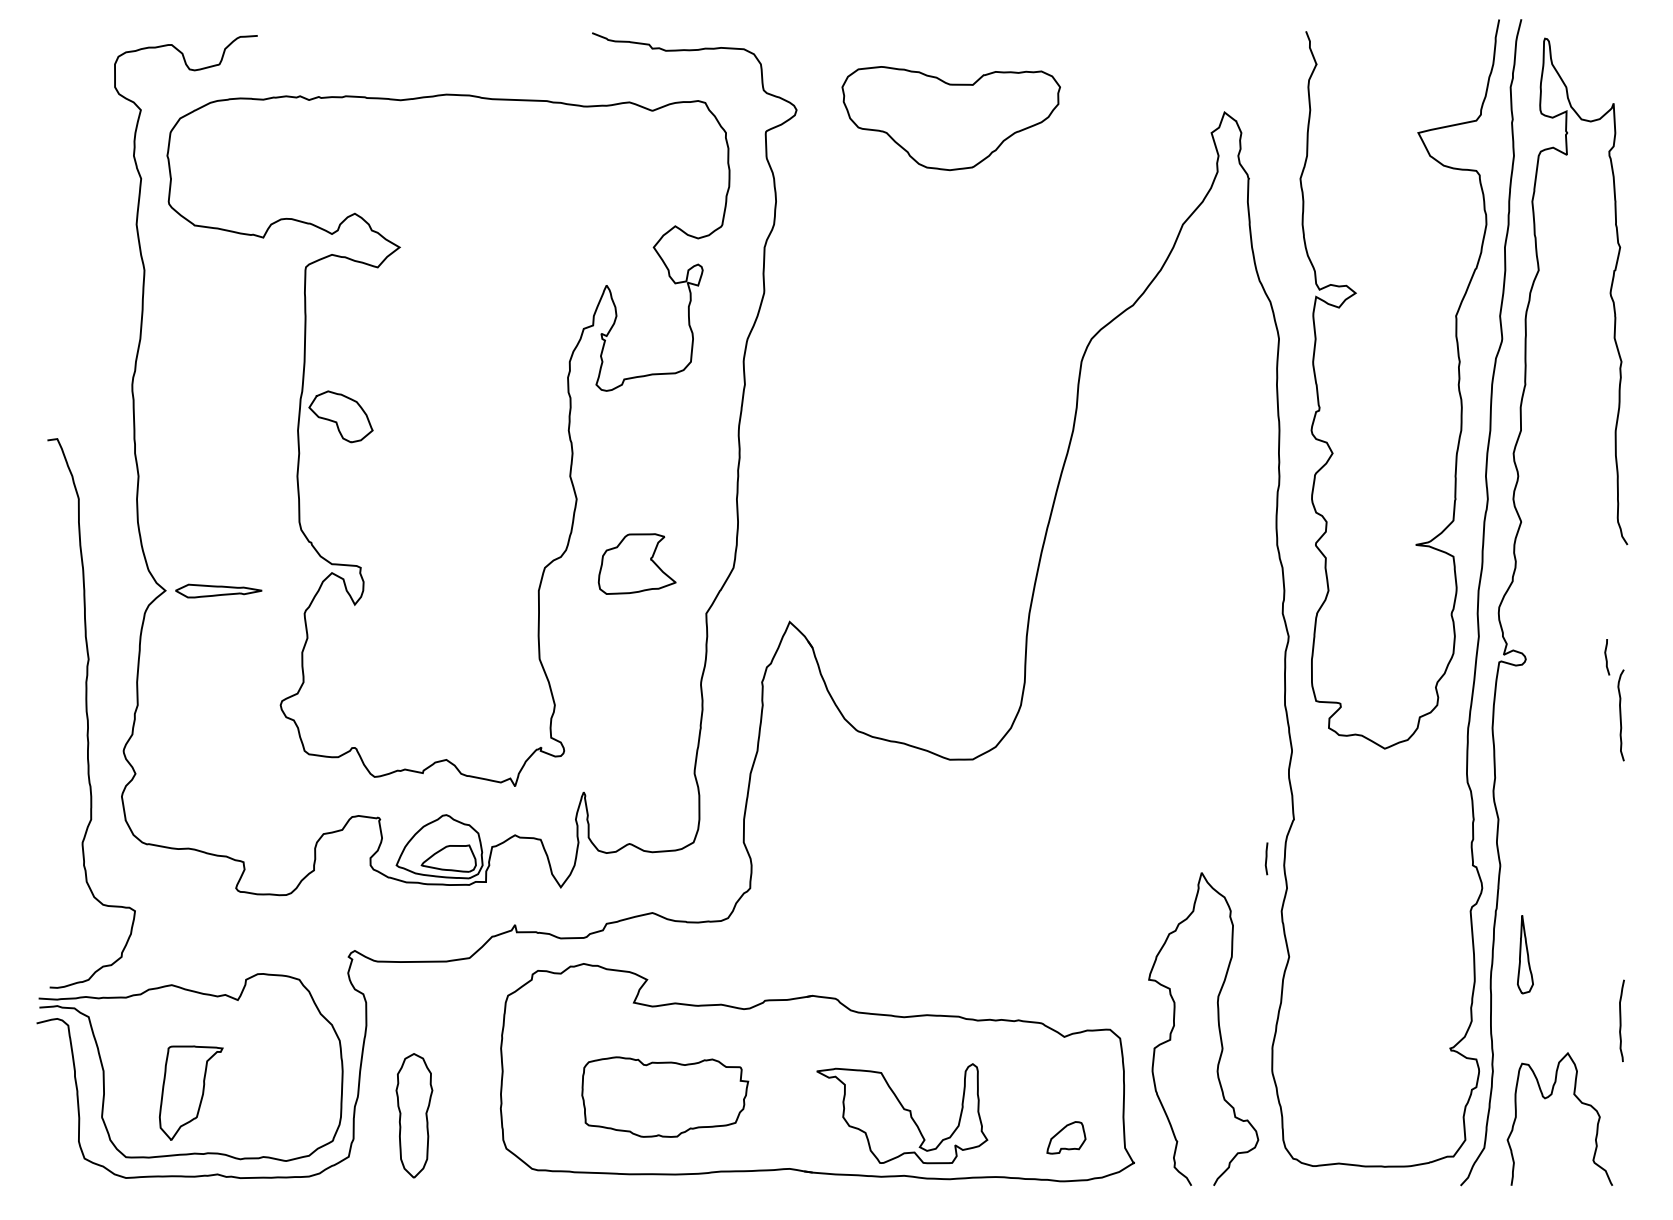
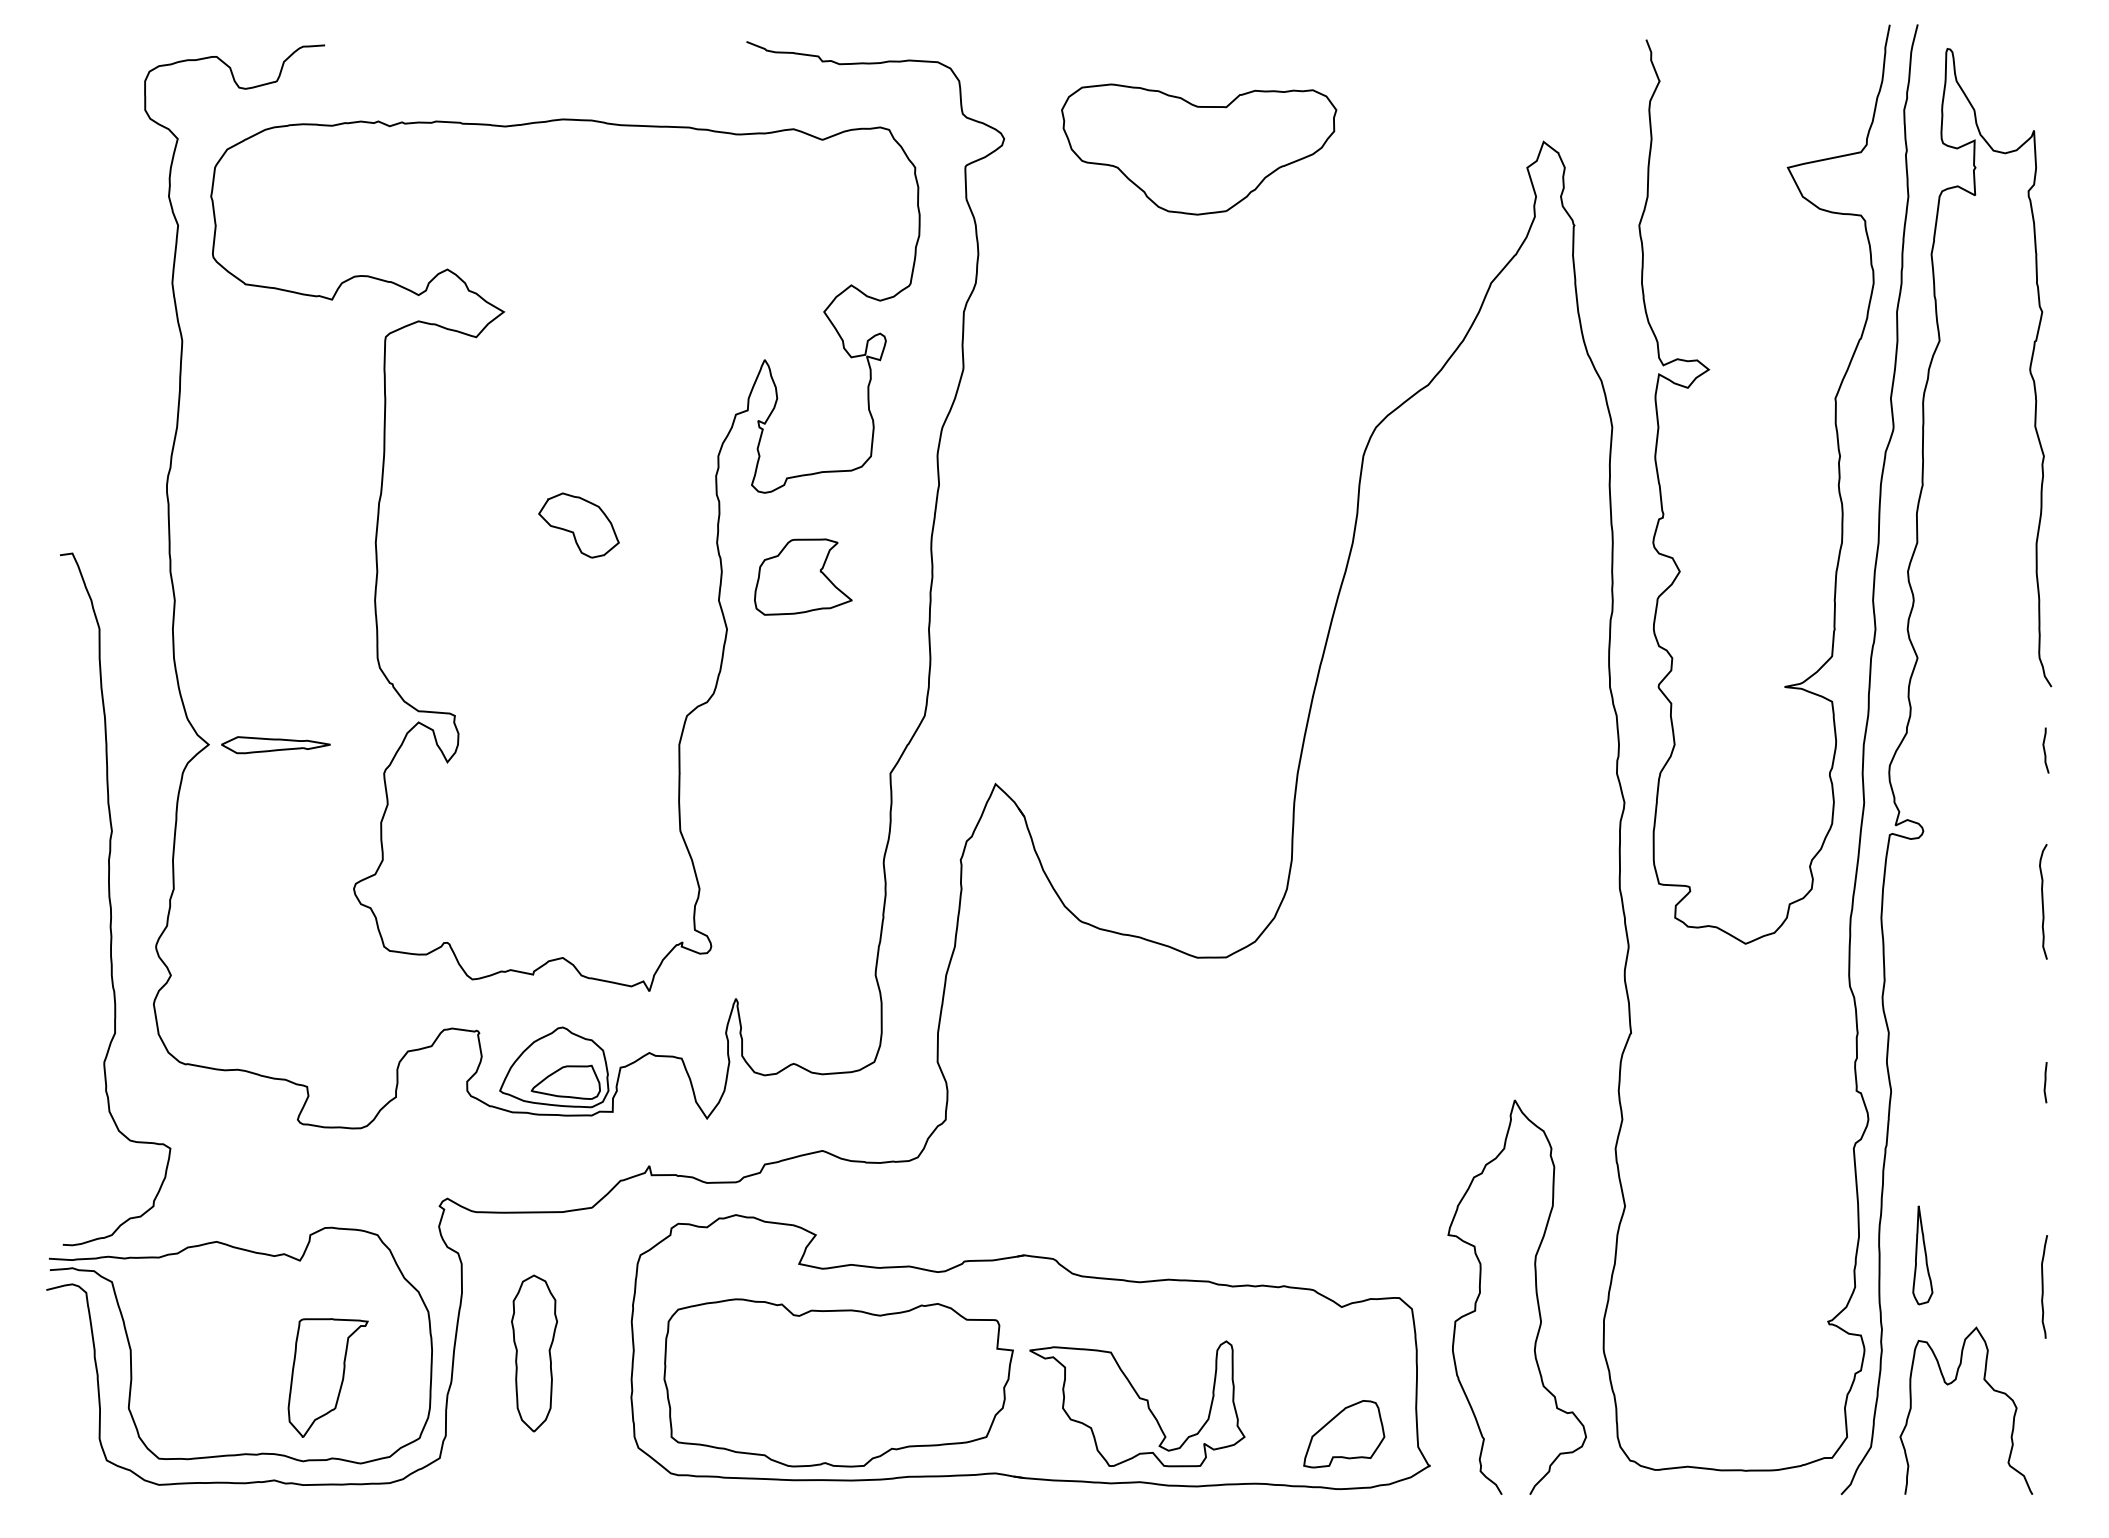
part: (340, 416) -> (578, 525), moved
part: (637, 563) -> (803, 576), moved
curve: (1606, 657) -> (2045, 750), moved
line: (1266, 858) -> (2045, 1082), moved
part: (1525, 954) -> (1922, 1255), moved
part: (190, 1092) -> (327, 1377), moved
part: (665, 1096) -> (838, 1382), size x1.67
part: (414, 1115) -> (534, 1353), moved
part: (1066, 1138) -> (1344, 1434), size x1.67

